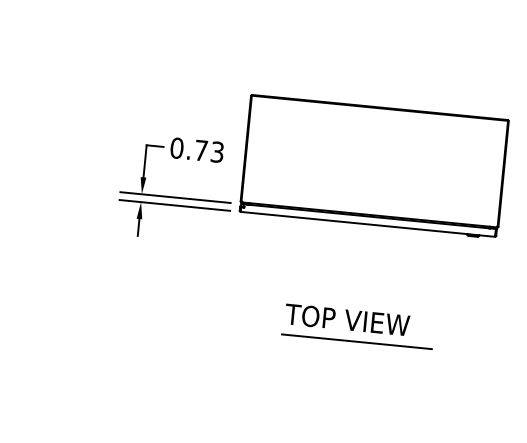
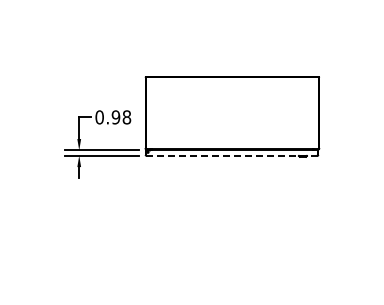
text: (209, 151) -> (121, 117), 0.73 -> 0.98
line: (367, 224) -> (231, 155), solid -> dashed
part: (358, 326) -> (232, 224), removed

